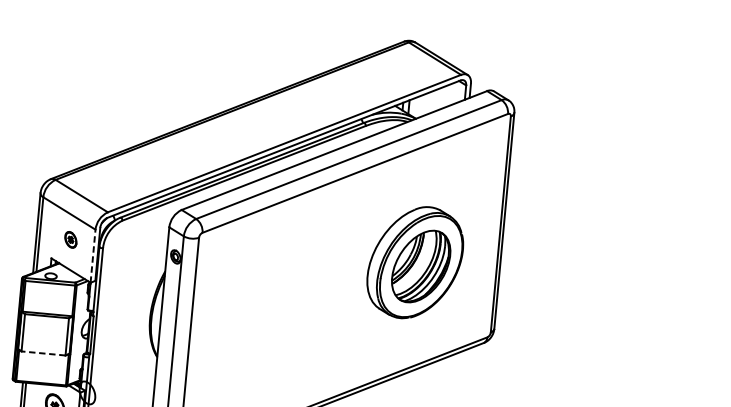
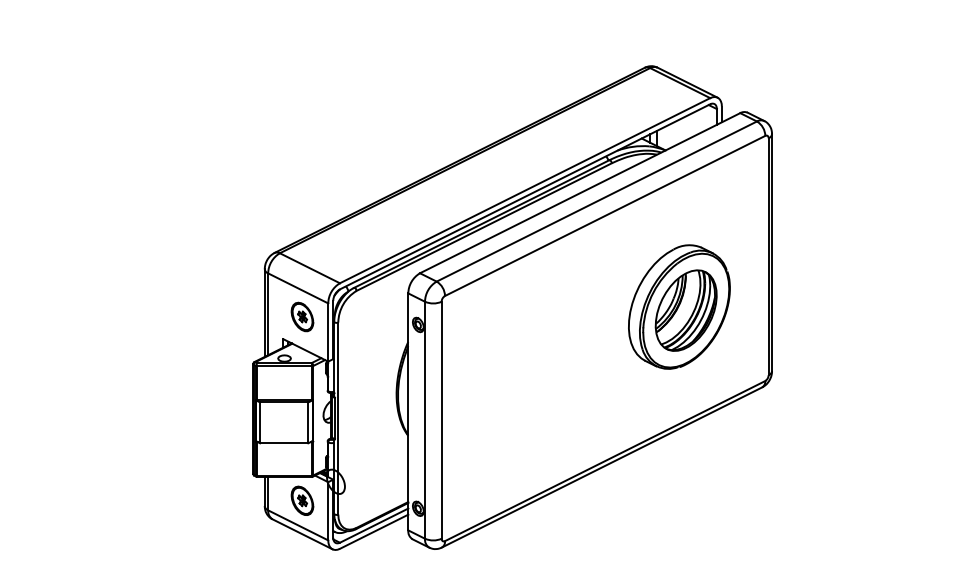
part: (70, 239) -> (302, 316), size x1.67
line: (93, 256) -> (328, 332), dashed -> solid
line: (42, 353) -> (283, 443), dashed -> solid

